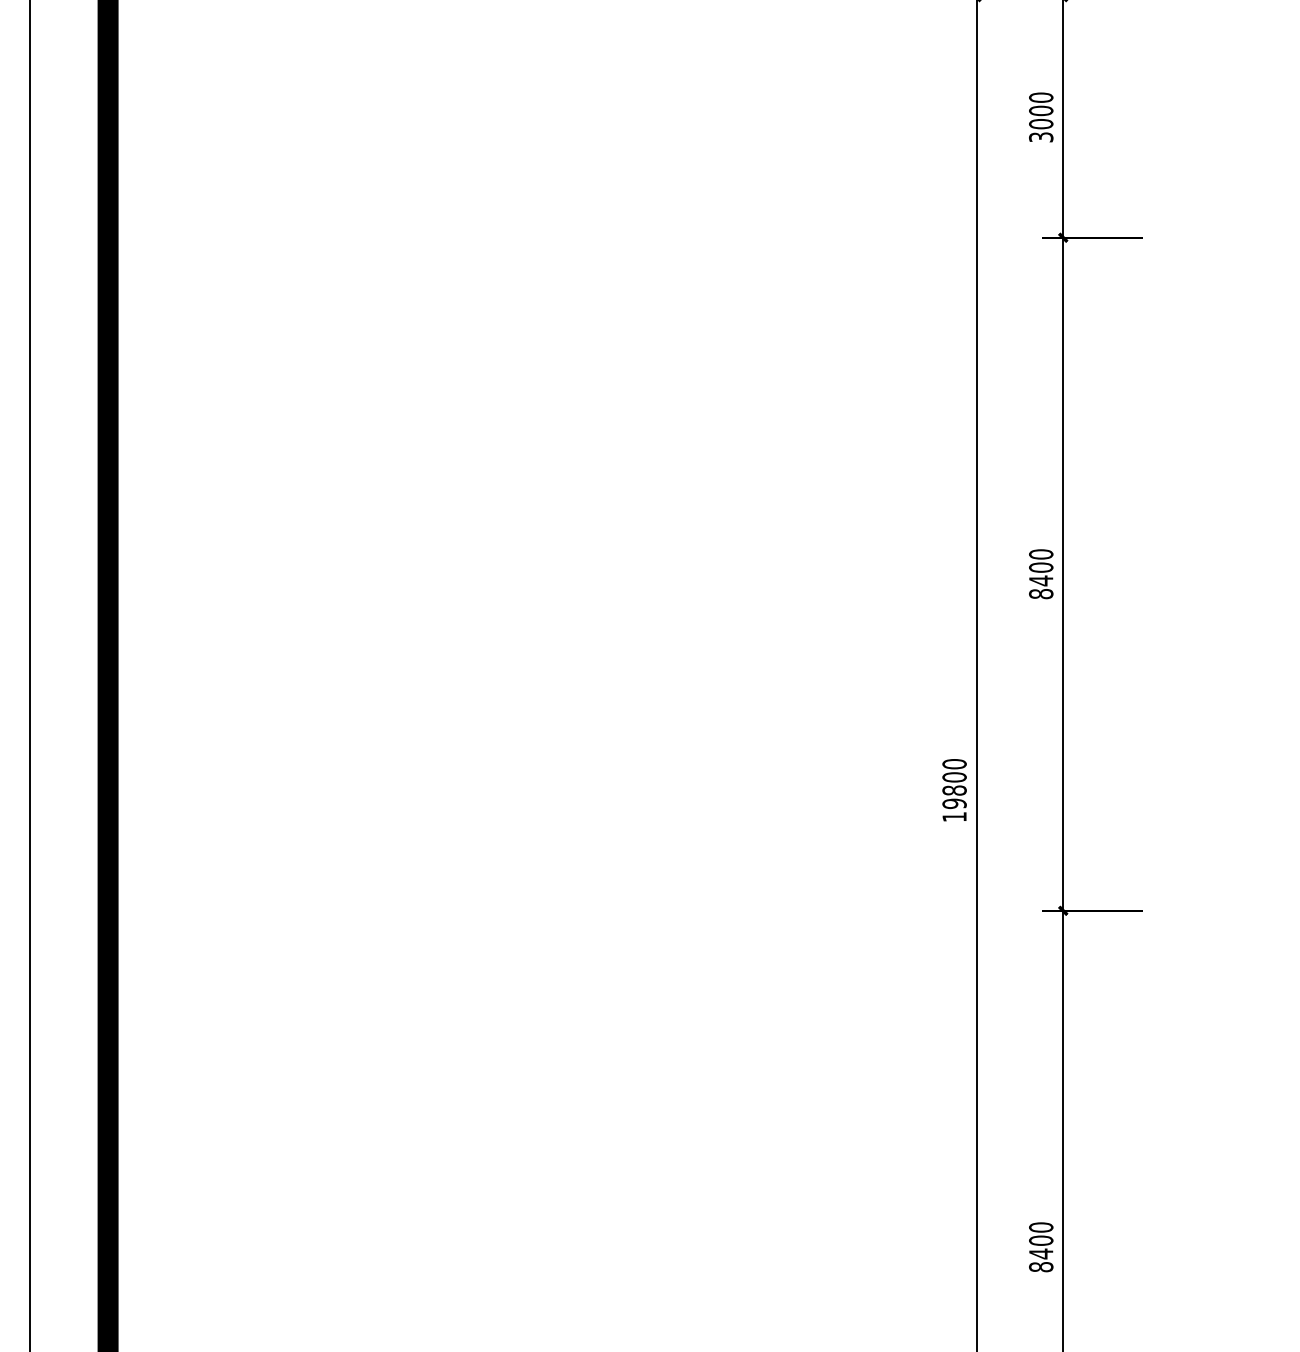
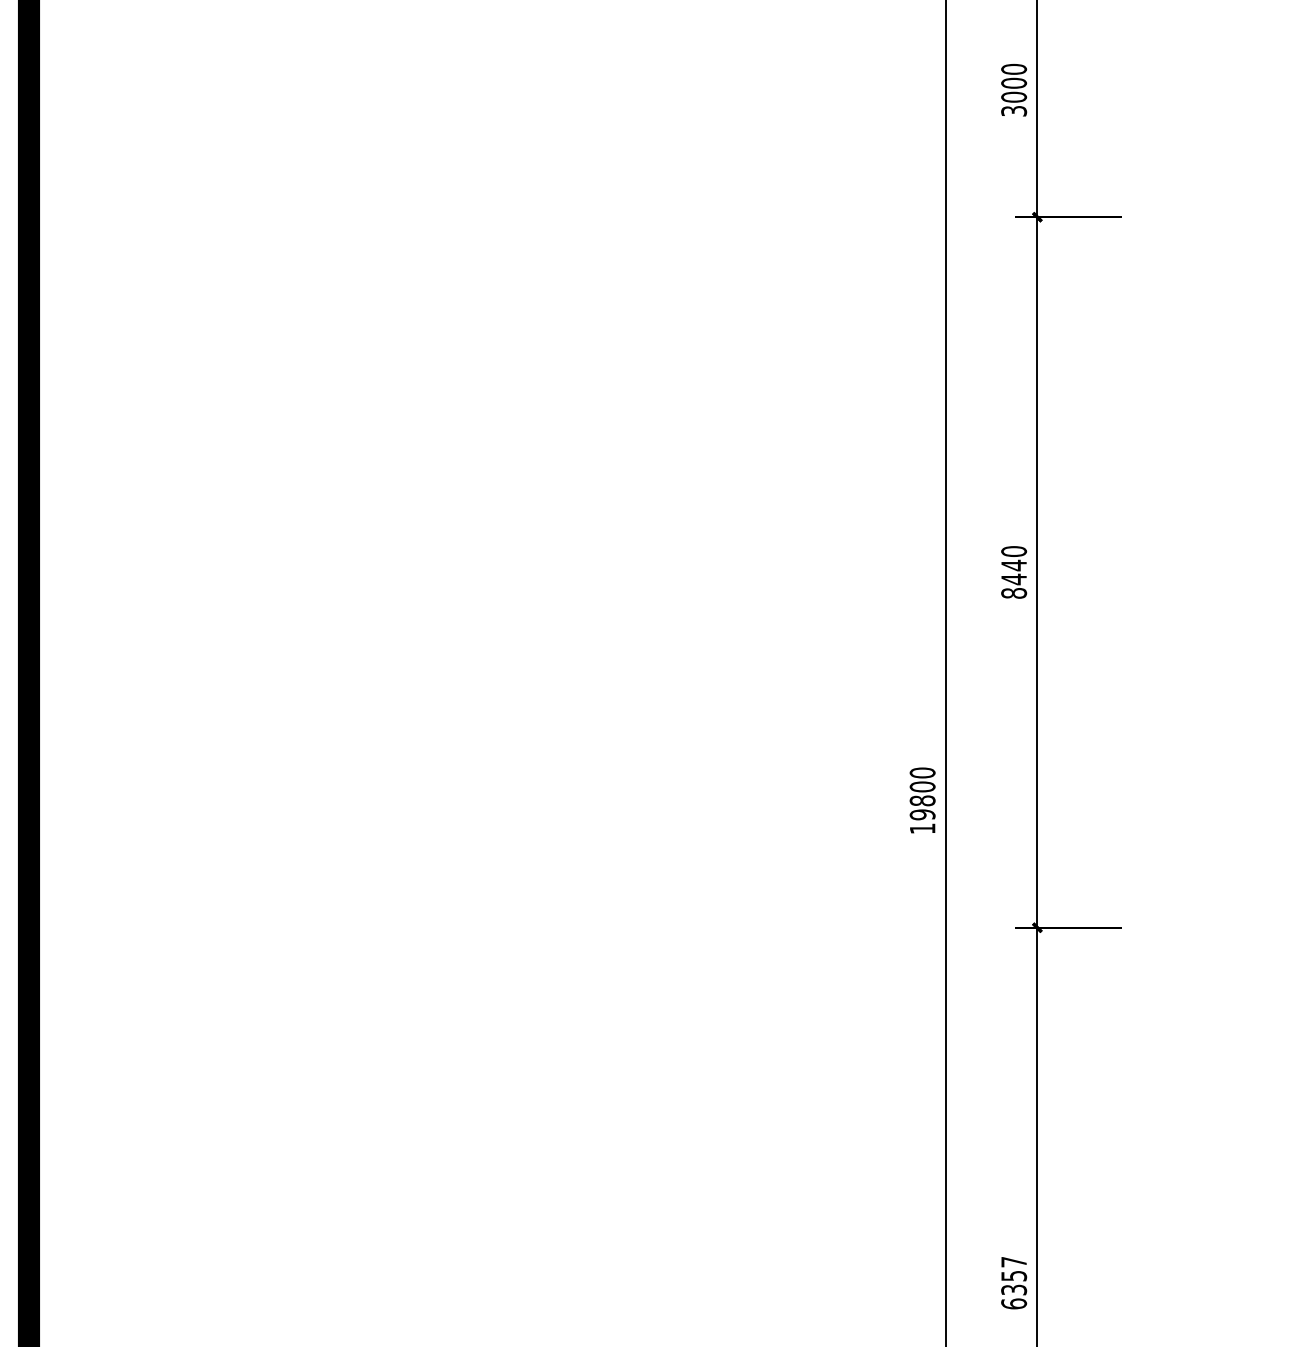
text: (1041, 567) -> (1014, 565), 8400 -> 8440
text: (1040, 1247) -> (1013, 1283), 8400 -> 6357

